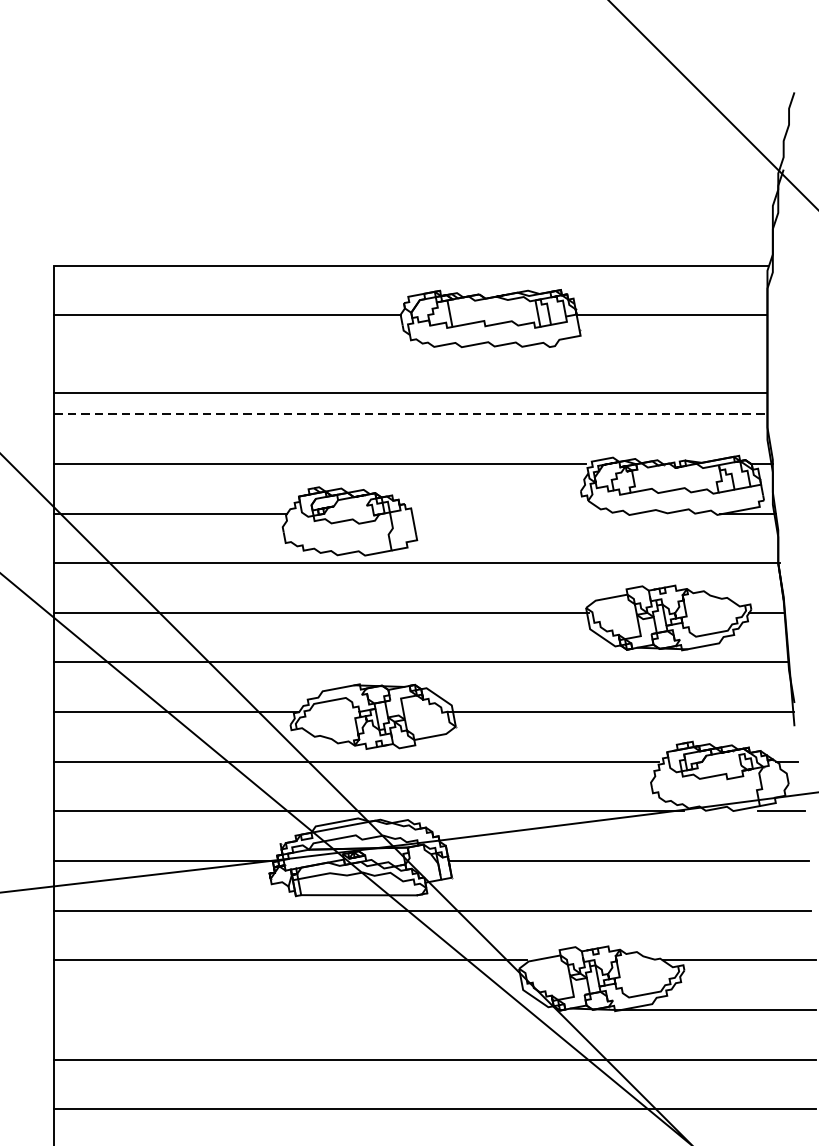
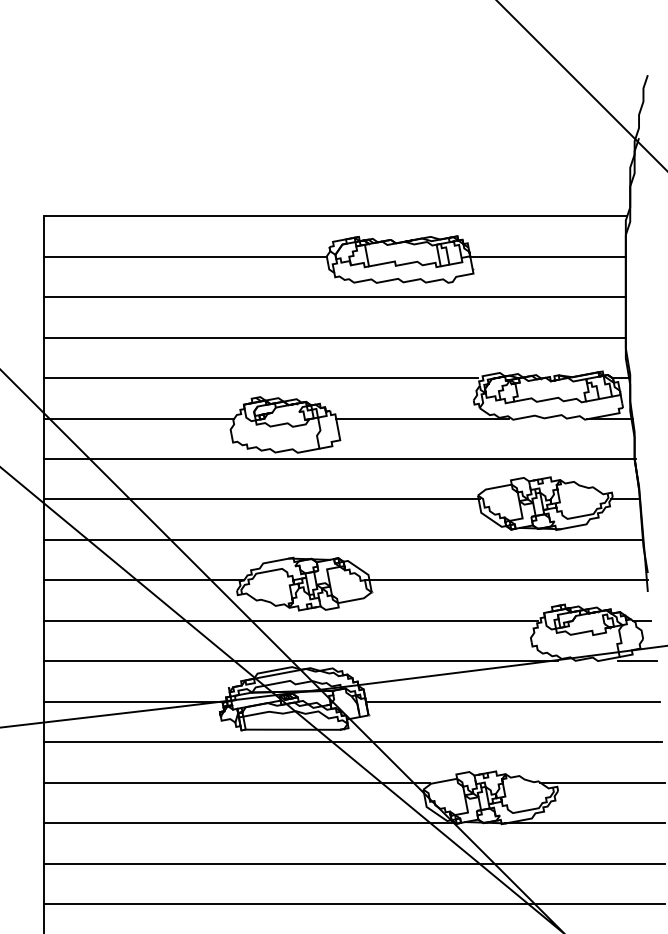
line: (410, 393) -> (334, 297), moved
line: (411, 414) -> (335, 337), dashed -> solid
line: (518, 513) -> (422, 418), added
line: (305, 1010) -> (249, 823), added

